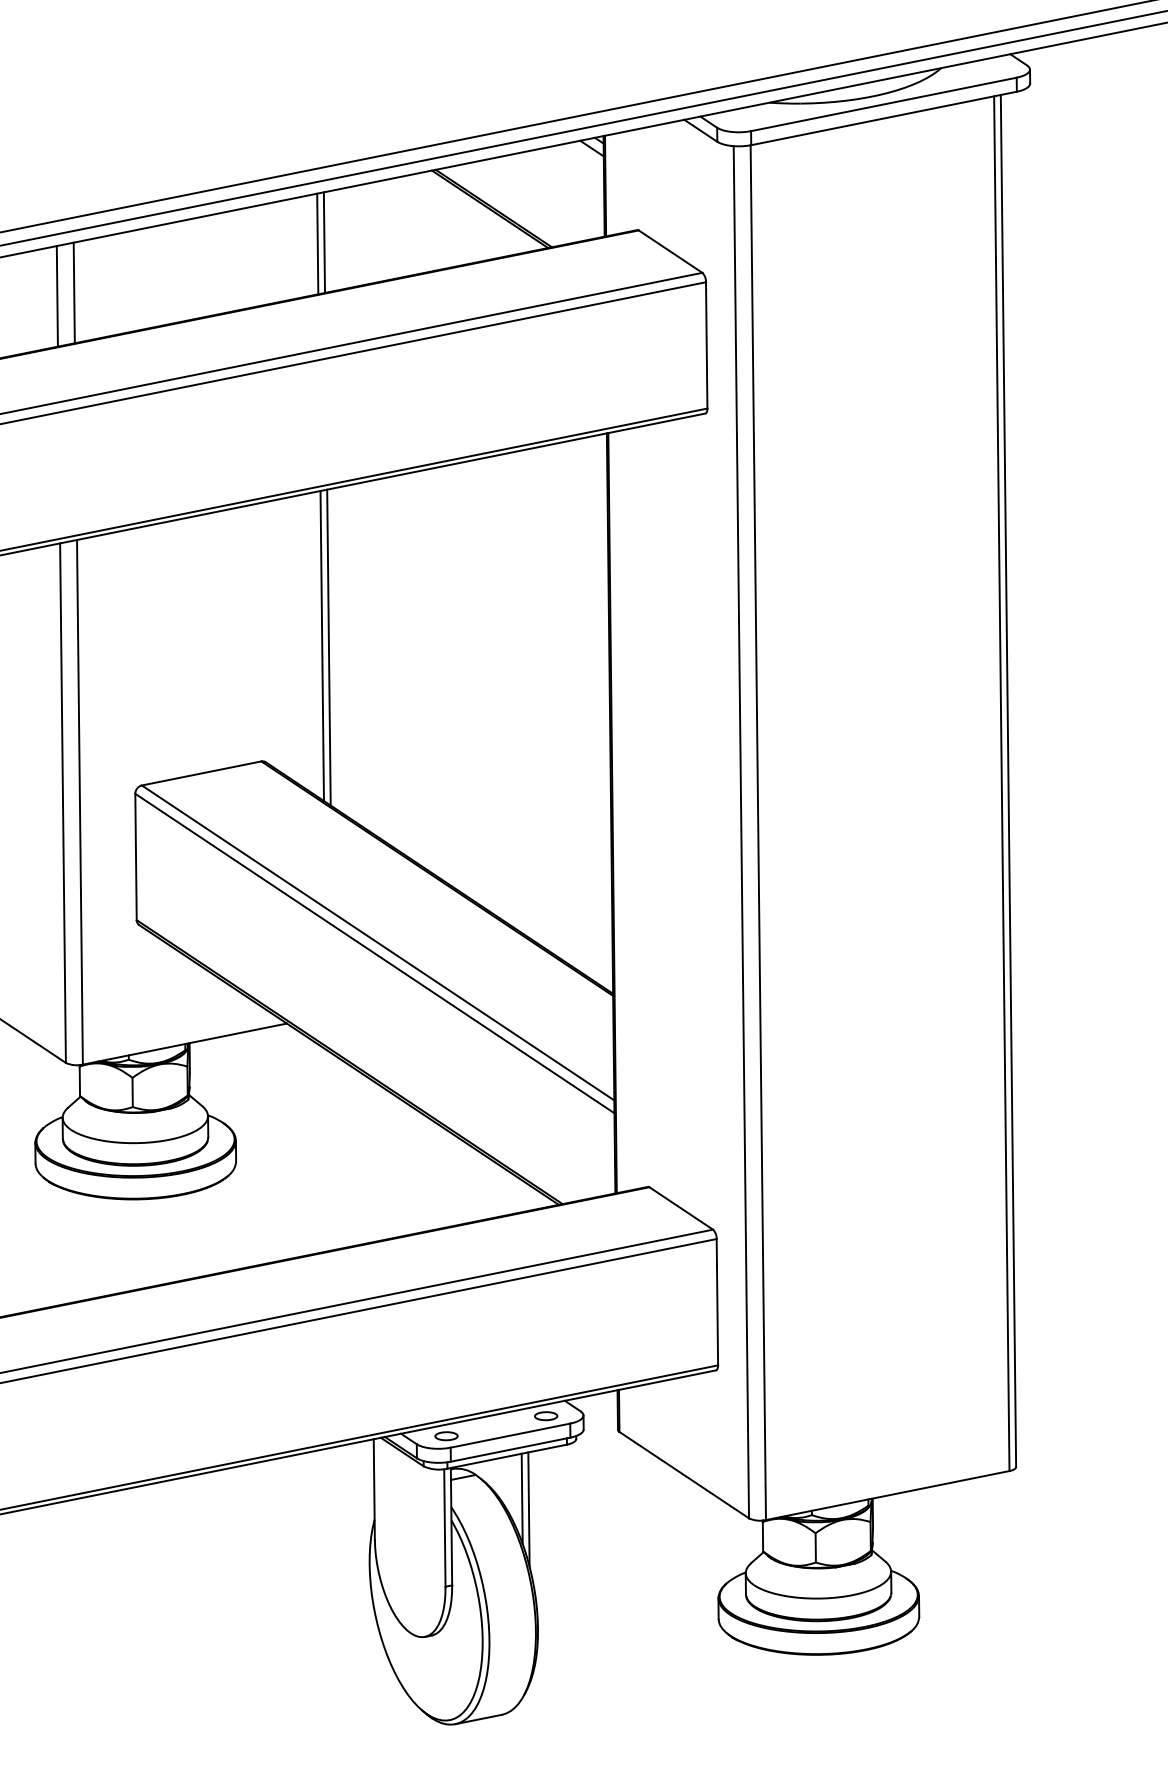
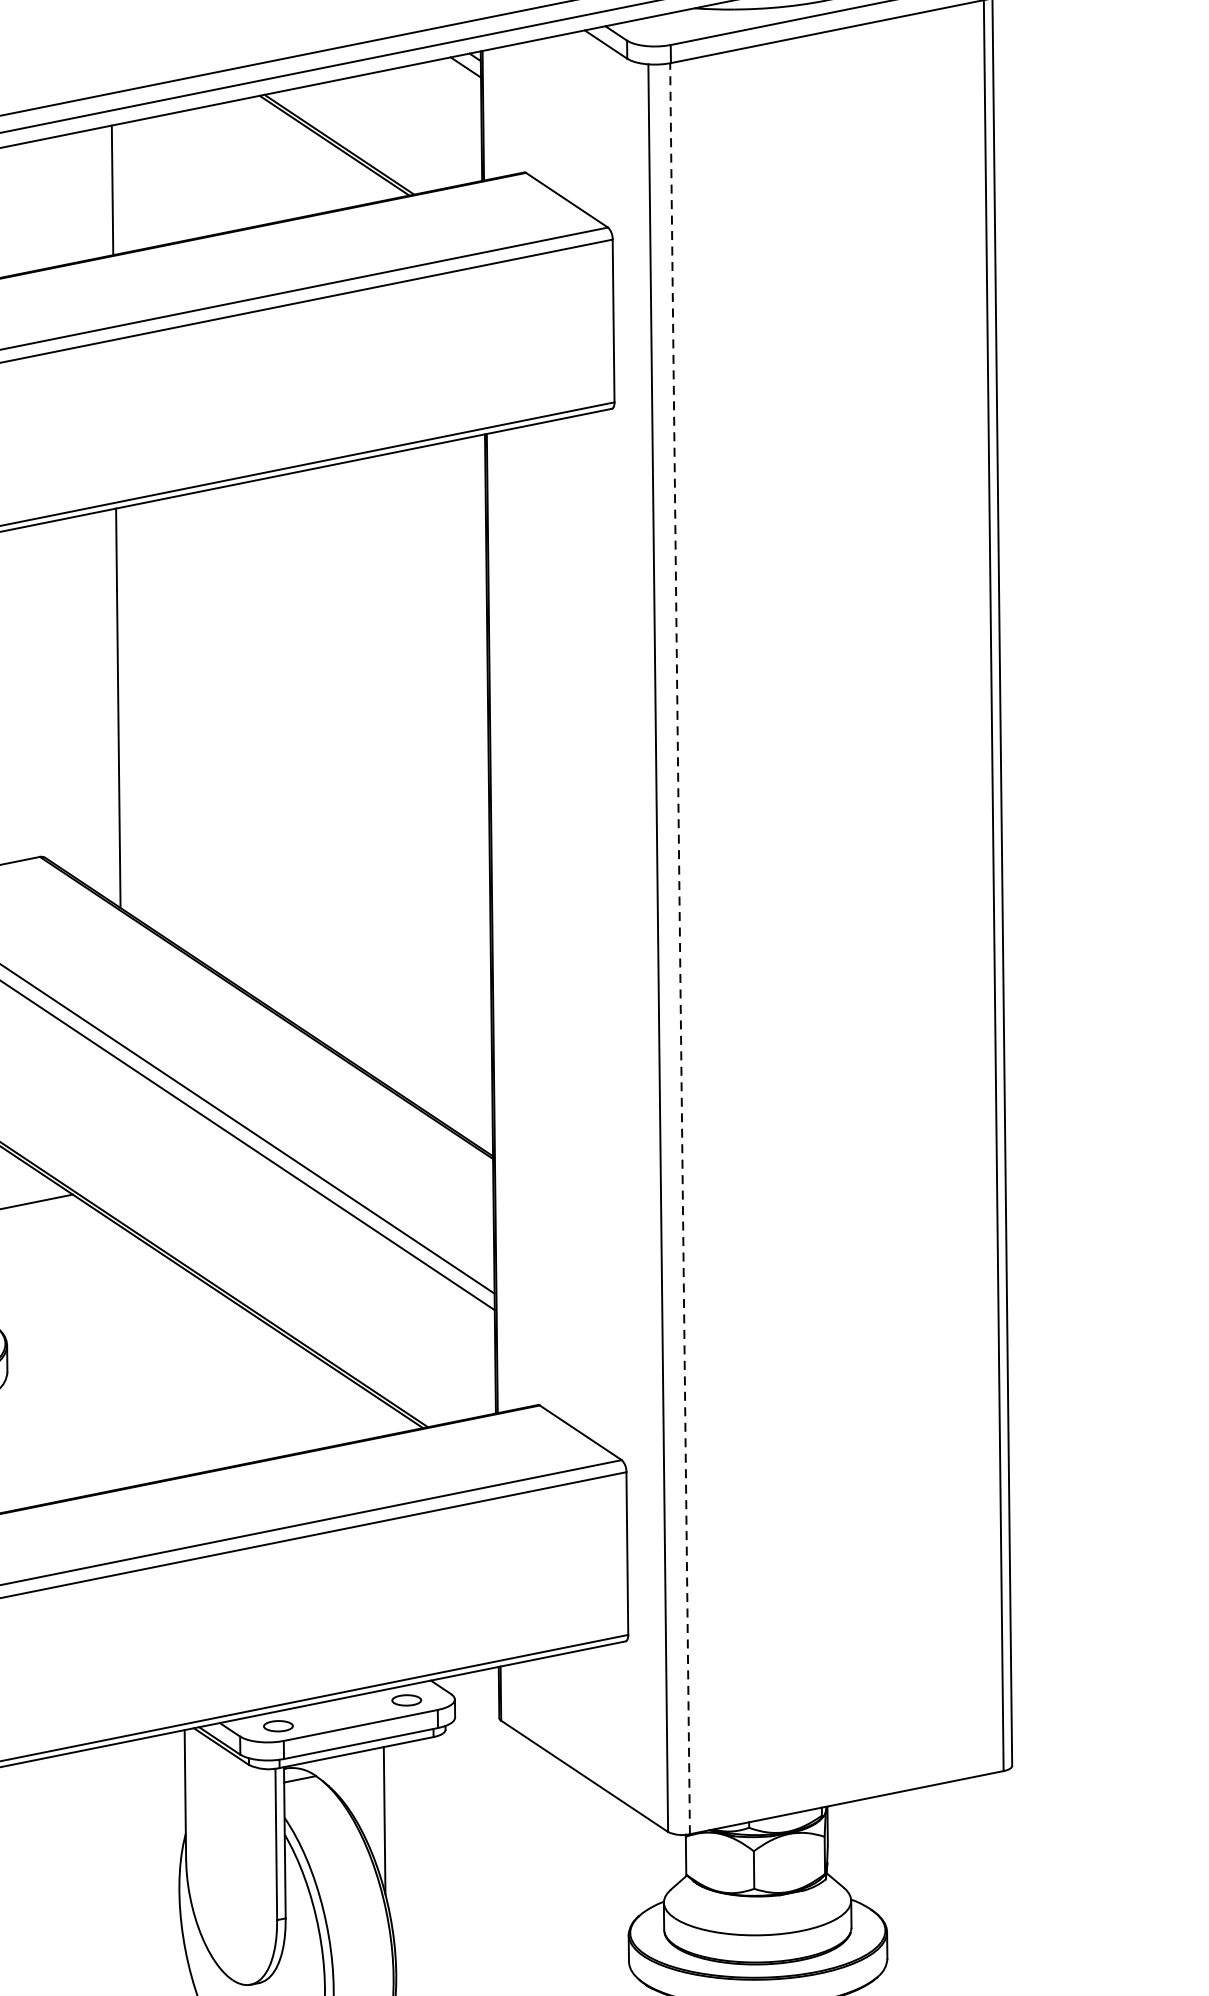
line: (324, 242) -> (121, 188), removed
line: (328, 647) -> (126, 710), removed
line: (758, 832) -> (680, 948), solid -> dashed
line: (521, 1498) -> (375, 1806), removed

